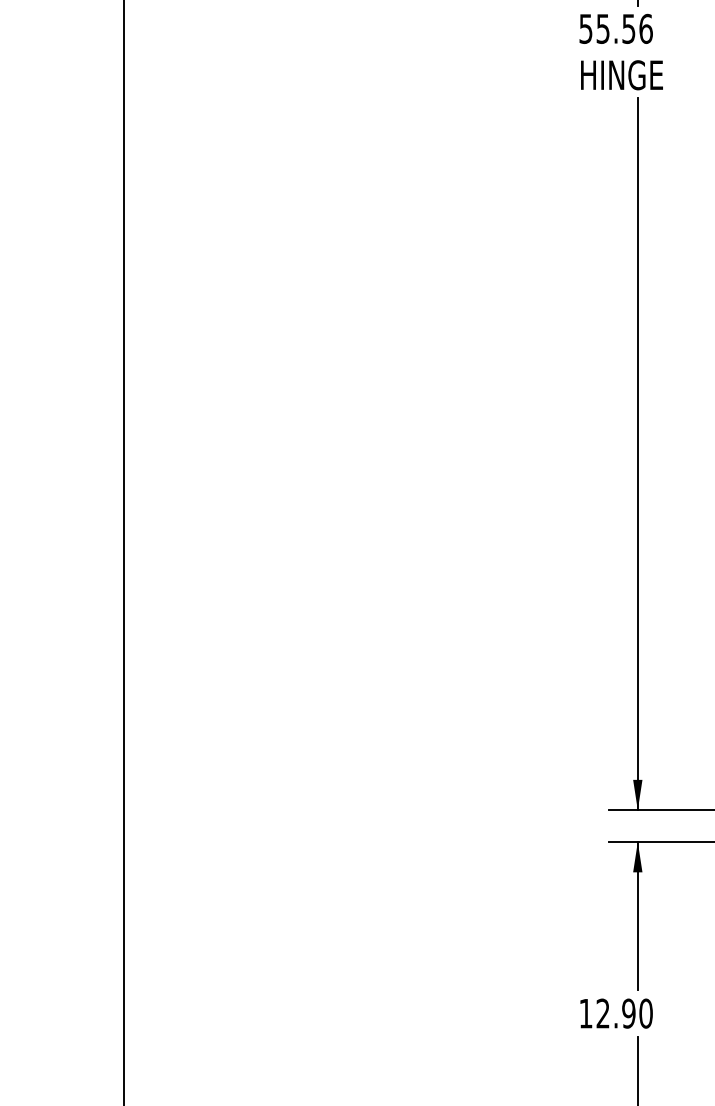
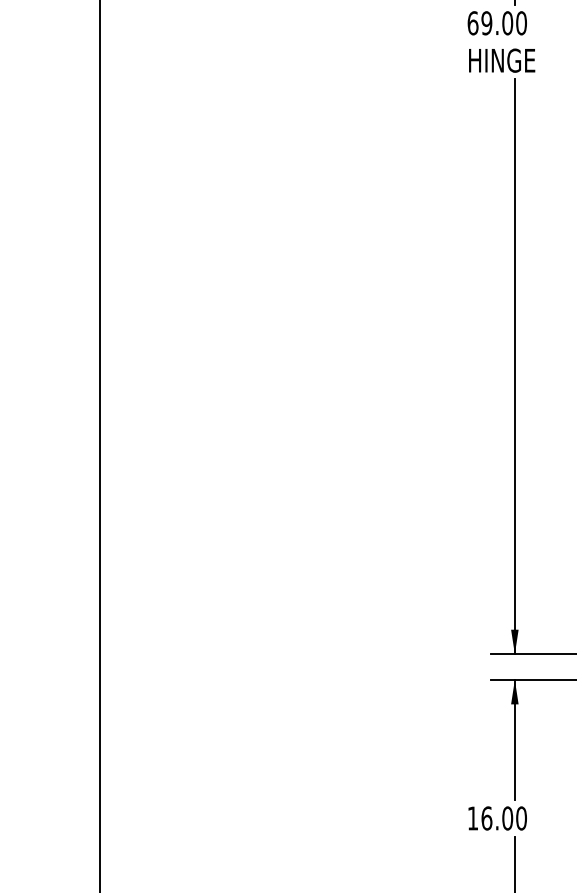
text: (616, 29) -> (497, 23), 55.56 -> 69.00
text: (616, 1013) -> (497, 818), 12.90 -> 16.00

